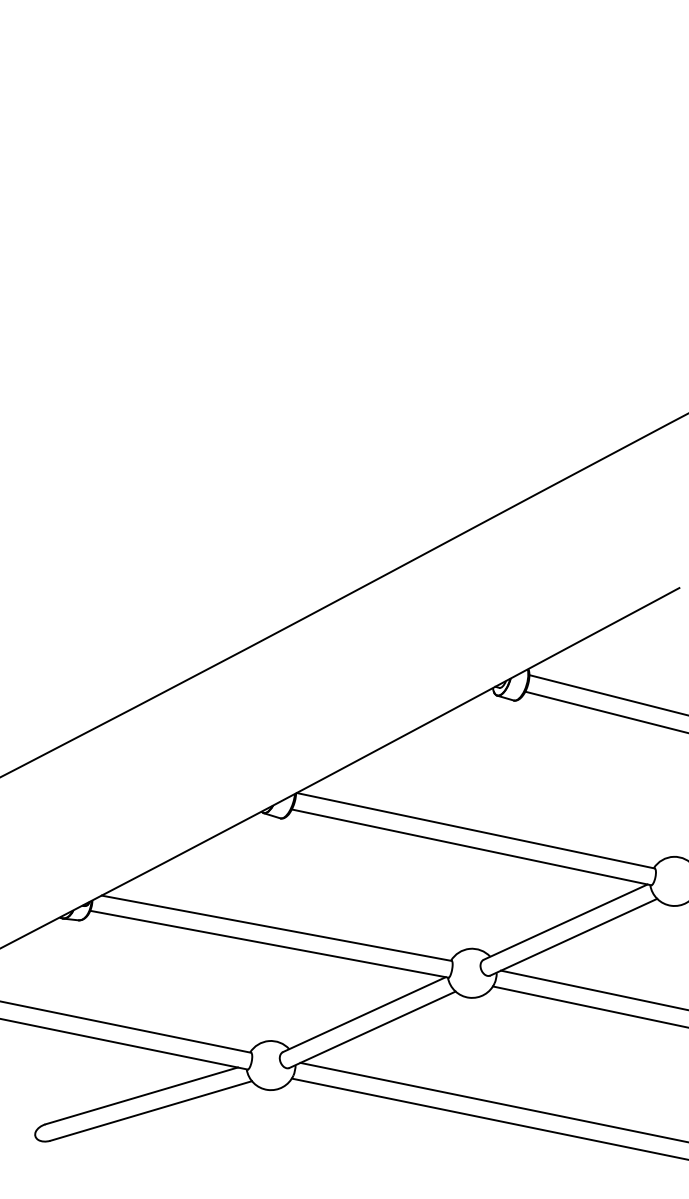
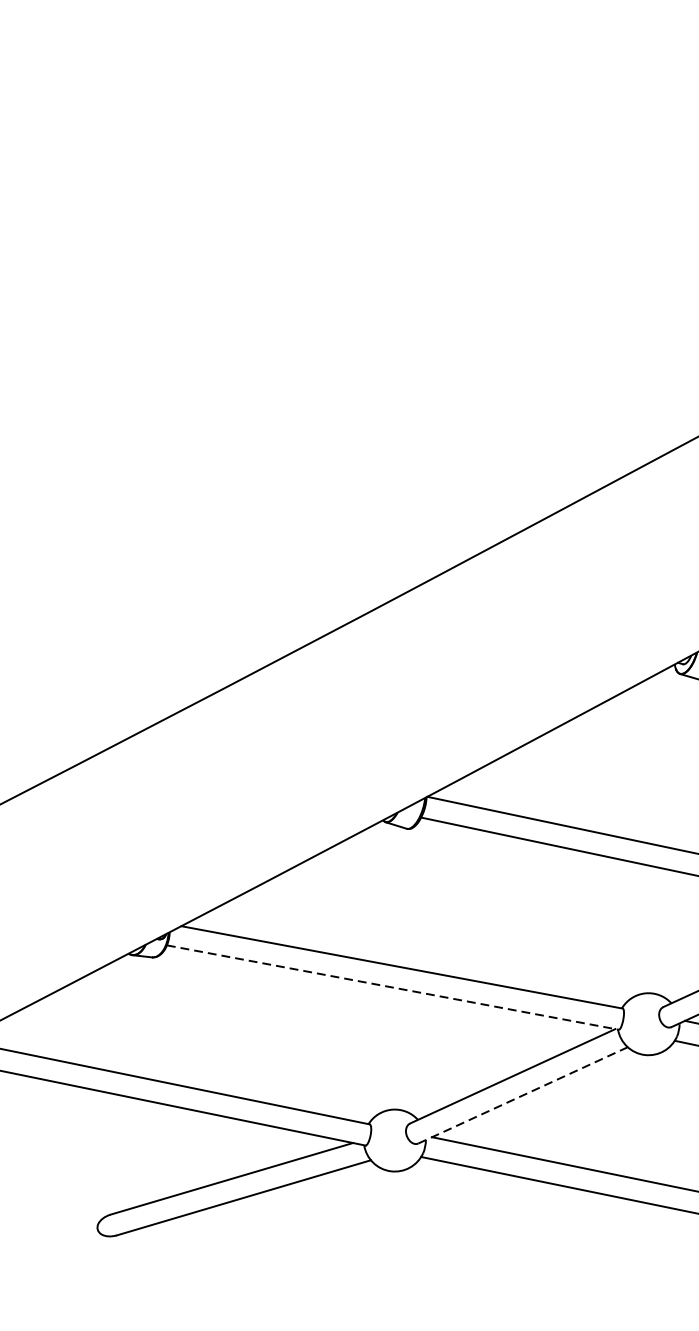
line: (269, 944) -> (392, 987), solid -> dashed
line: (373, 1029) -> (524, 1095), solid -> dashed

